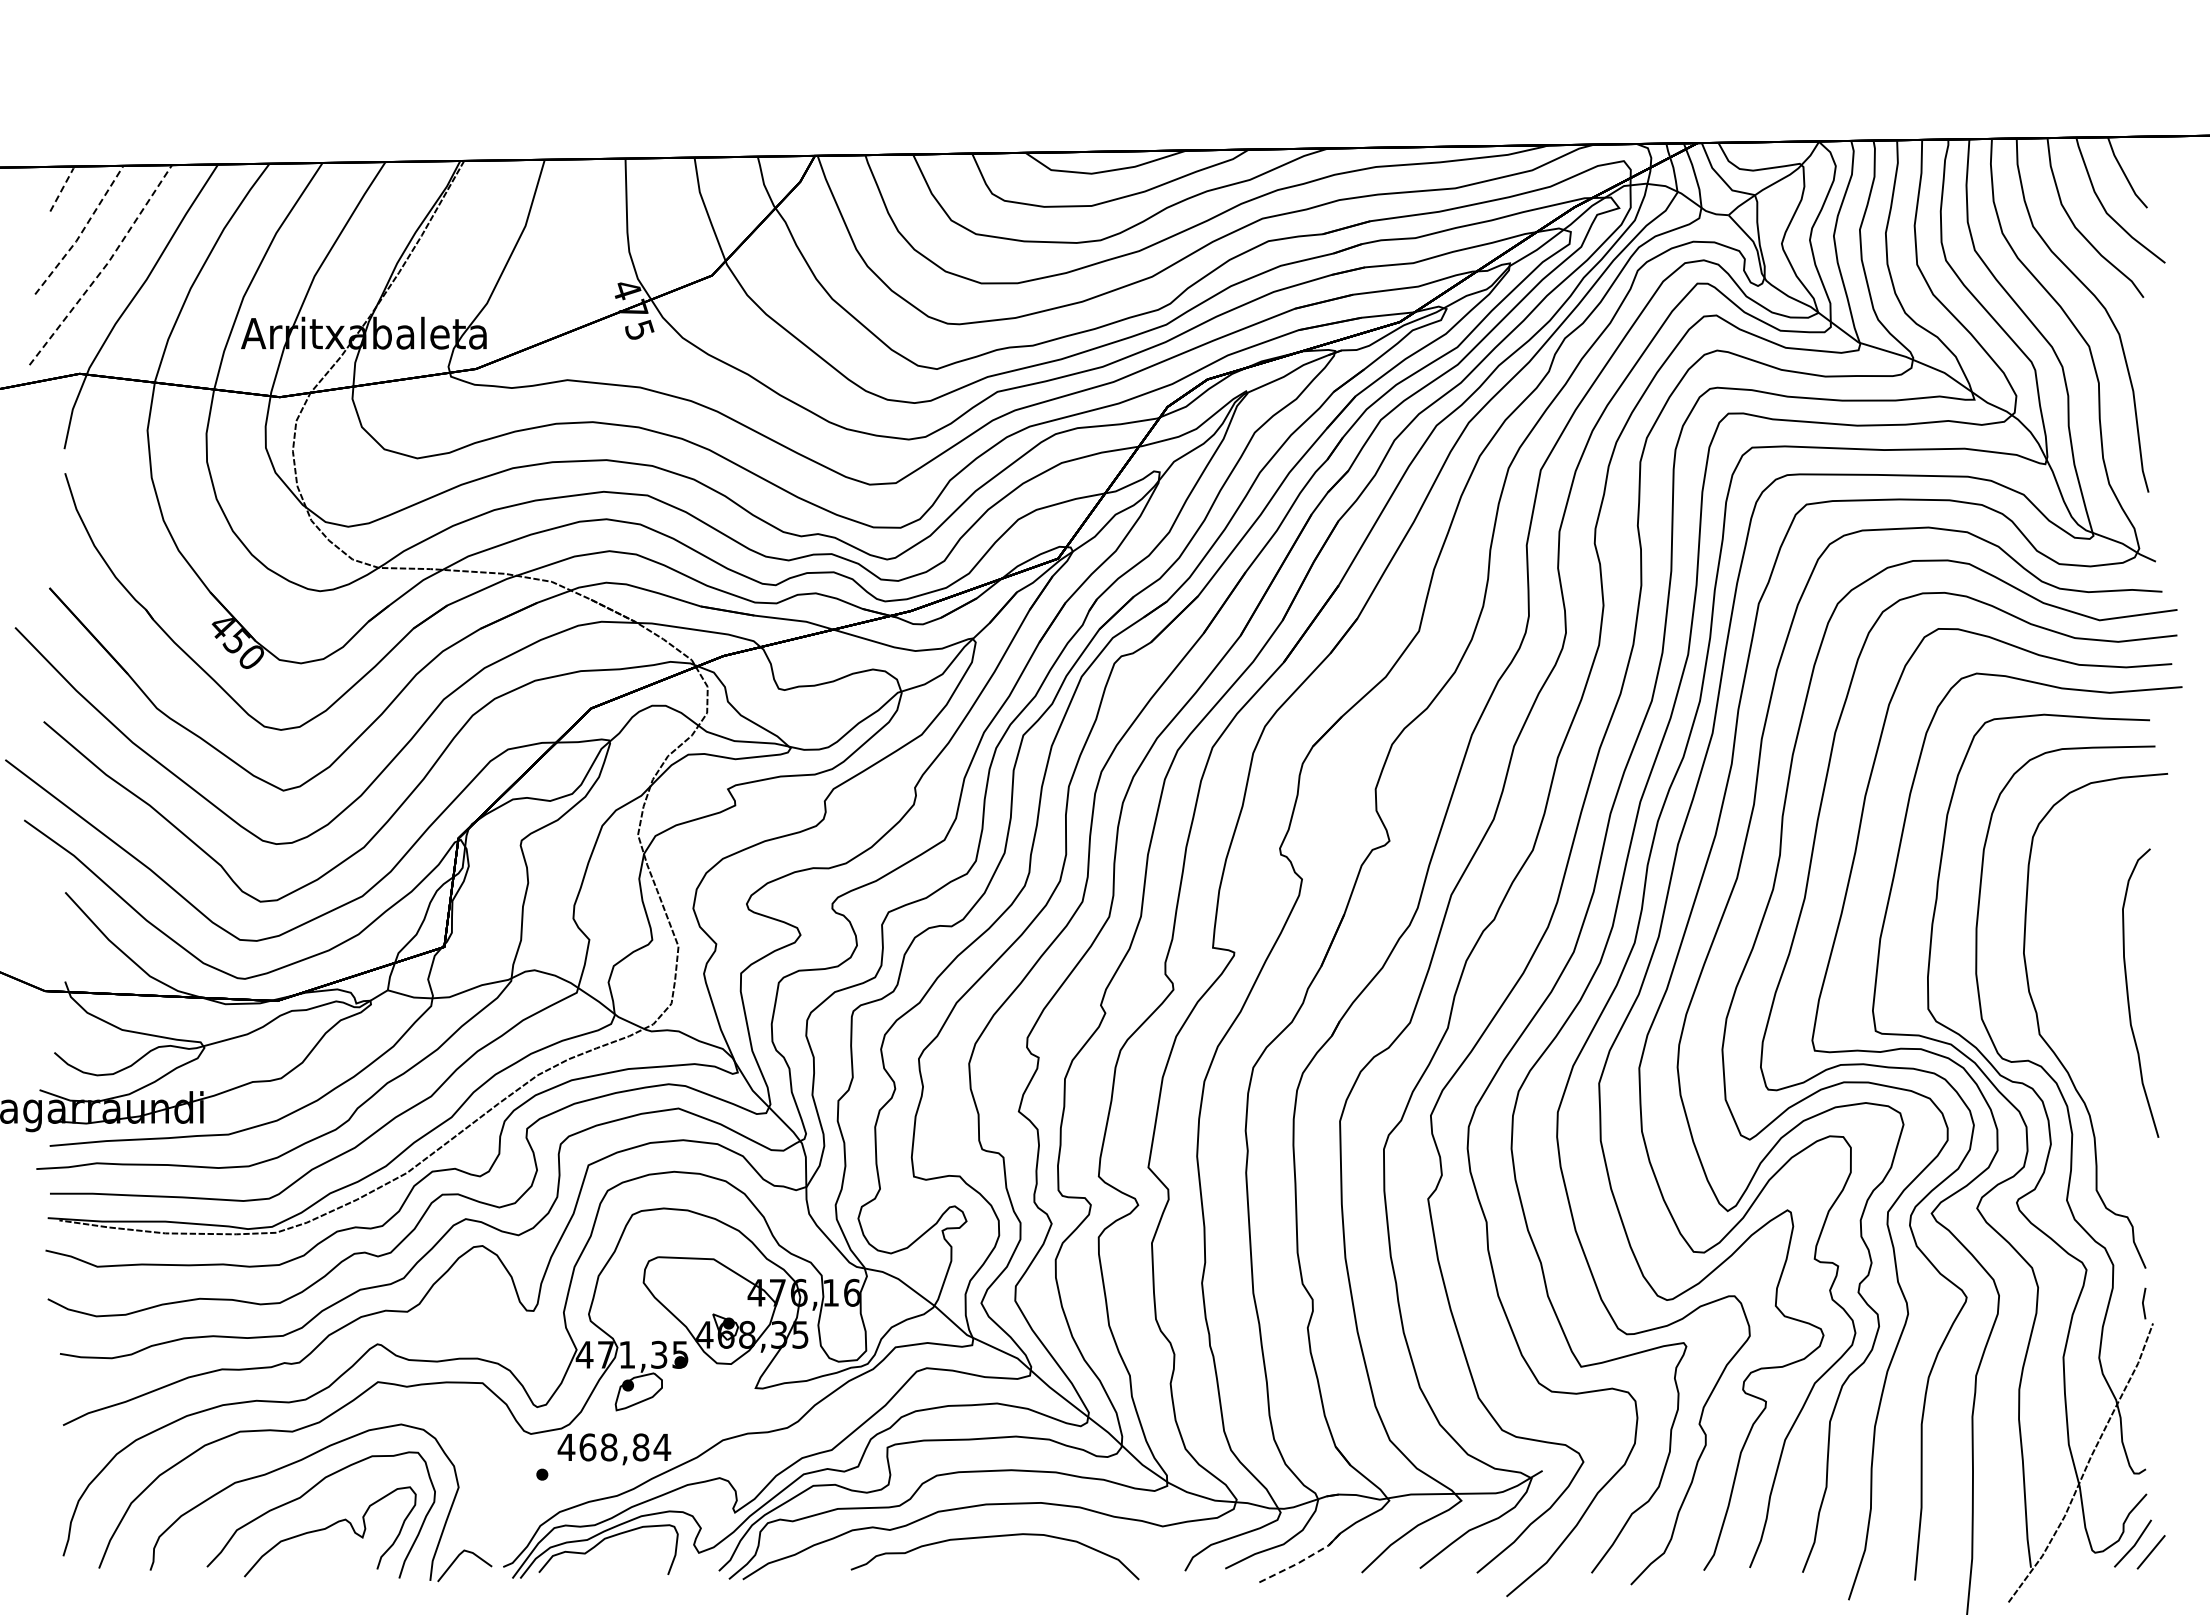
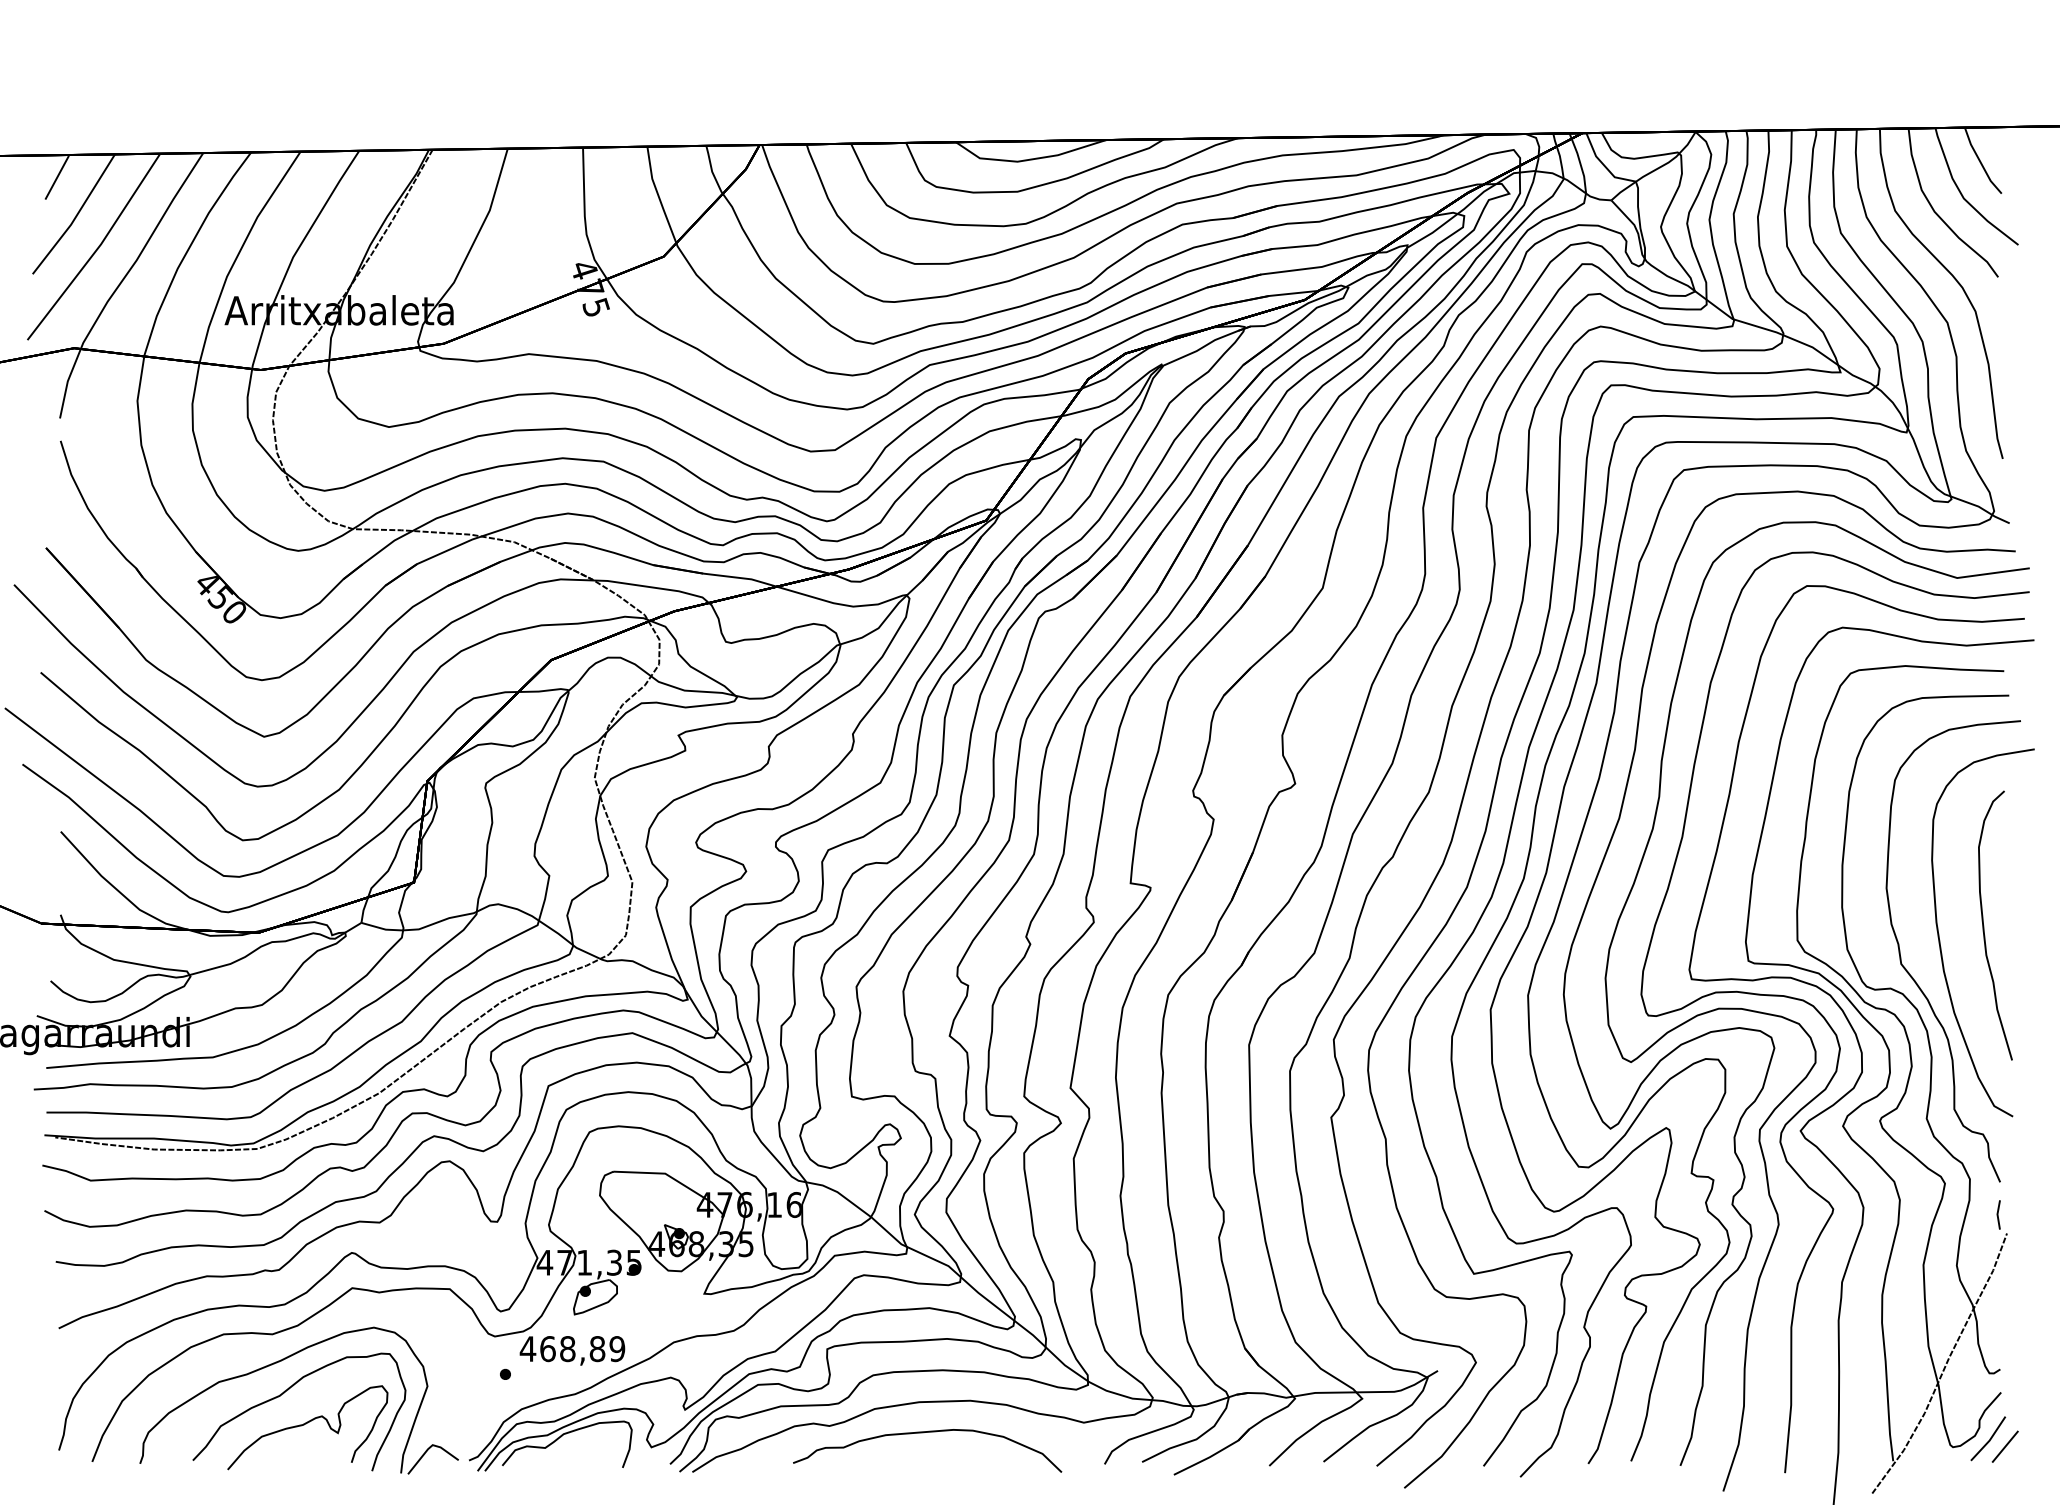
line: (61, 190) -> (57, 177), dashed -> solid
line: (82, 232) -> (76, 216), dashed -> solid
line: (104, 267) -> (97, 249), dashed -> solid
curve: (2081, 1008) -> (1940, 939), added
text: (662, 1447) -> (617, 1349), 468,84 -> 468,89
line: (1302, 1561) -> (1214, 1455), dashed -> solid

